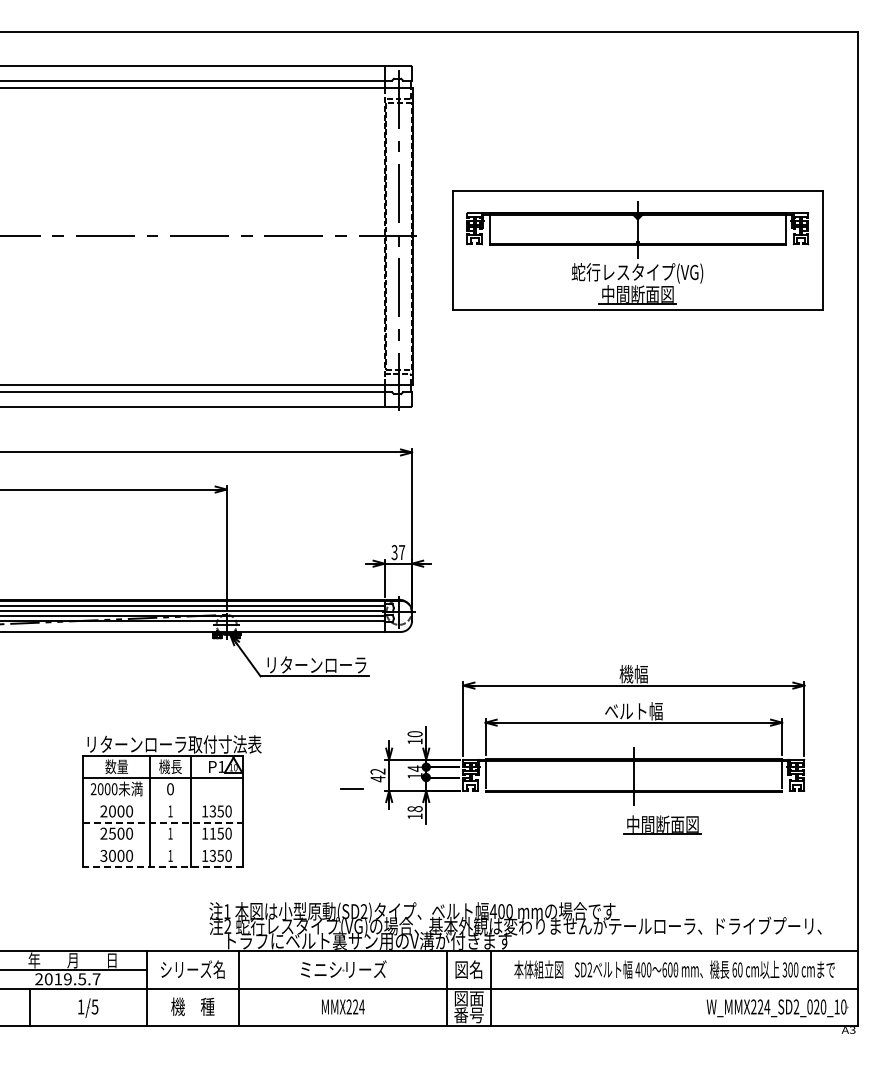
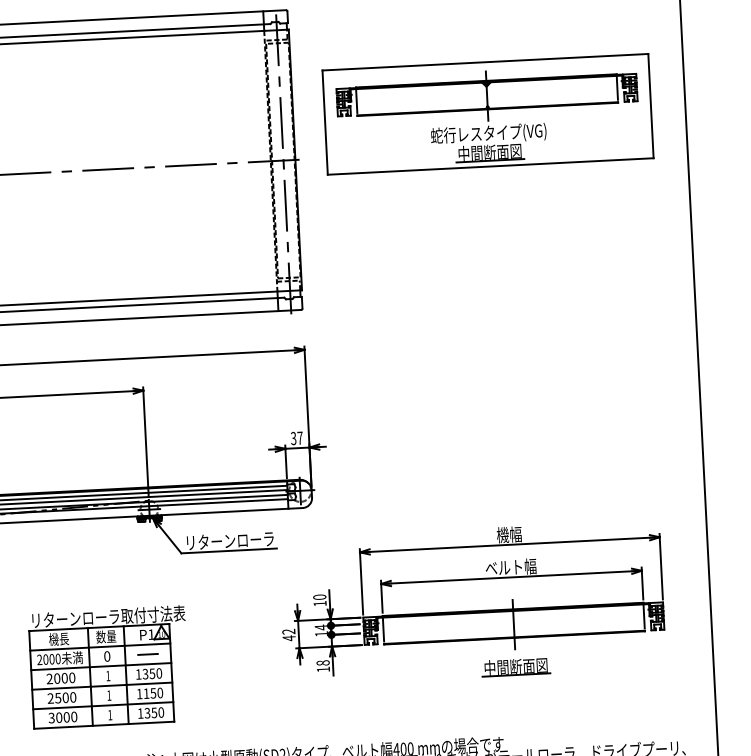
part: (637, 250) -> (487, 114), moved
text: (116, 766) -> (58, 638), 数量 -> 機長
text: (170, 766) -> (106, 636), 機長 -> 数量
line: (351, 788) -> (147, 653), moved
line: (162, 800) -> (100, 666), added
line: (163, 822) -> (102, 686), dashed -> solid
part: (662, 824) -> (515, 666), moved
line: (162, 844) -> (102, 705), added
line: (163, 867) -> (104, 725), dashed -> solid

